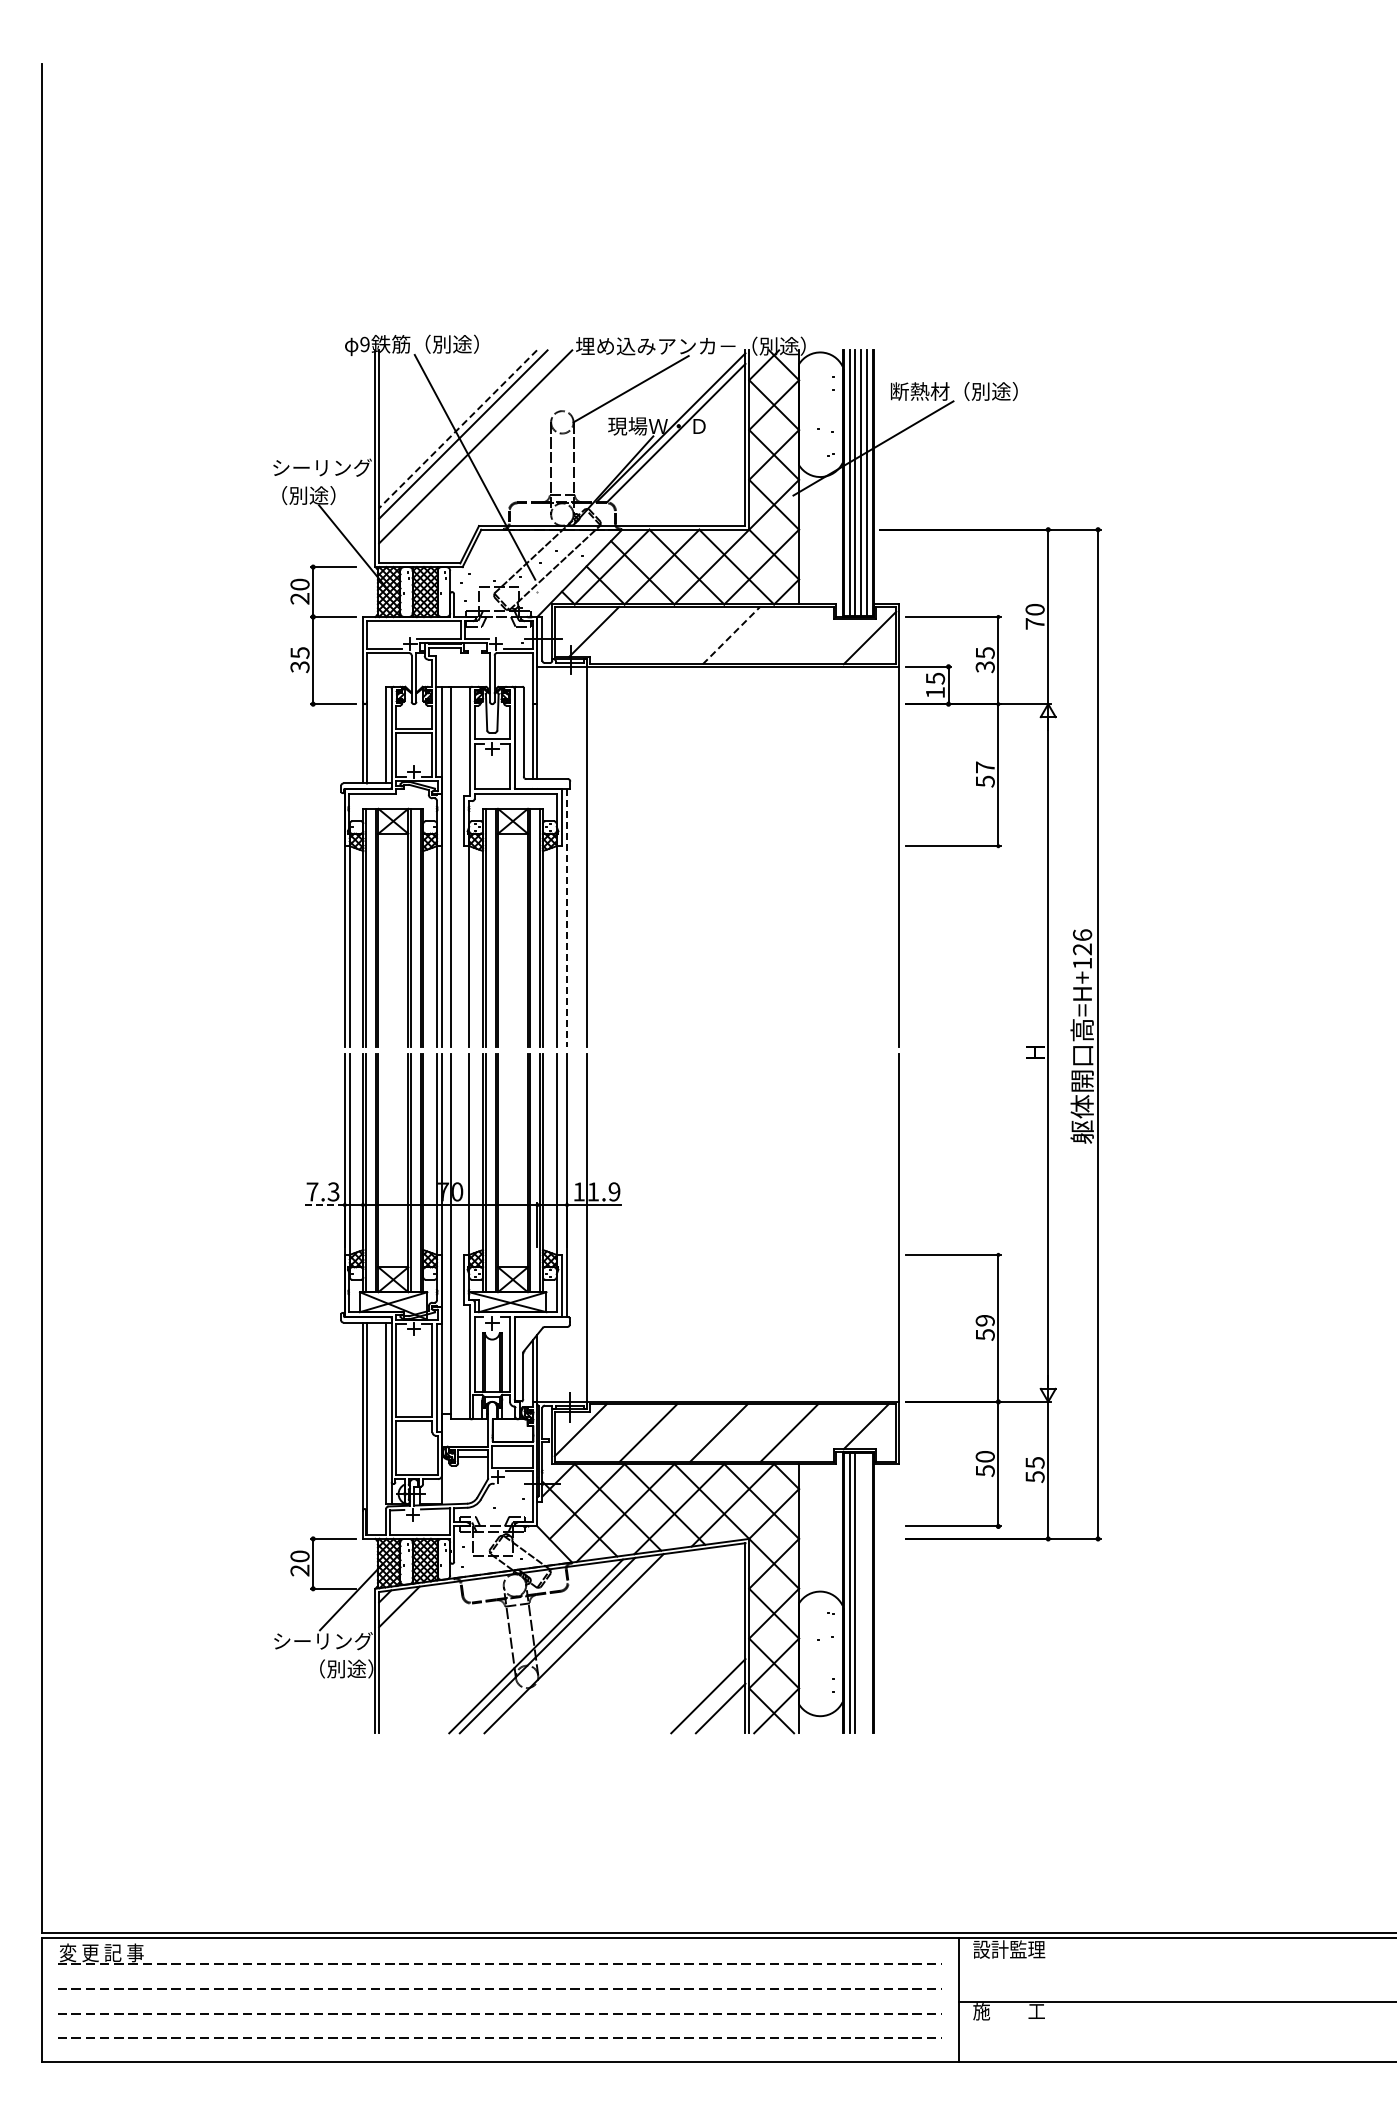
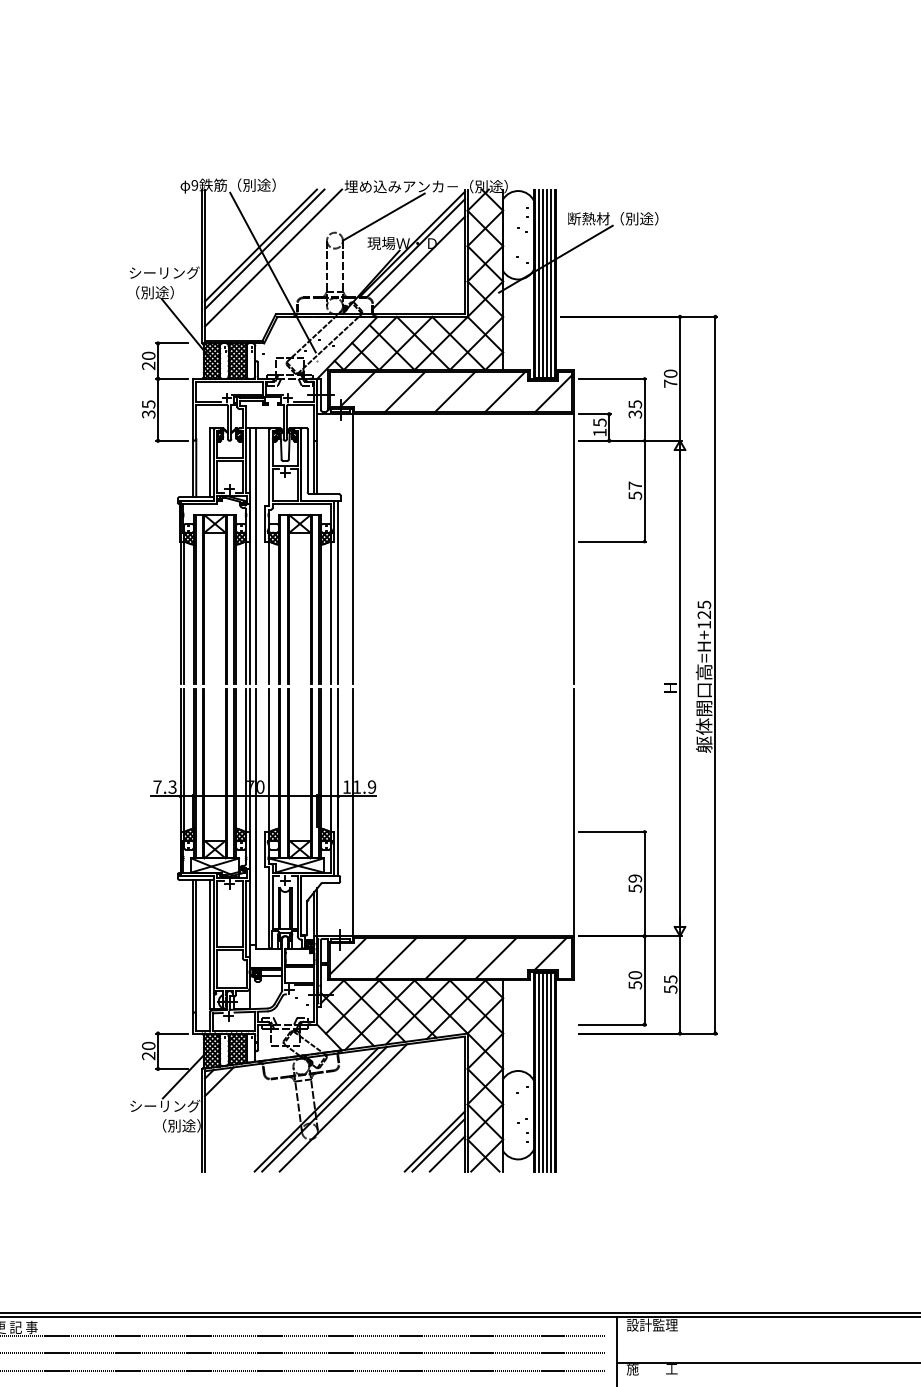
line: (458, 429) -> (261, 245), dashed -> solid
line: (680, 453) -> (418, 262), added
line: (660, 635) -> (404, 392), added
line: (731, 635) -> (455, 392), dashed -> solid
line: (801, 635) -> (504, 392), added
line: (567, 917) -> (338, 592), dashed -> solid
text: (1082, 935) -> (704, 605), =H+126 -> =H+125
line: (324, 1205) -> (166, 796), dashed -> solid
line: (861, 1592) -> (547, 1071), added
line: (866, 1592) -> (550, 1071), added
line: (702, 1690) -> (434, 1141), added

